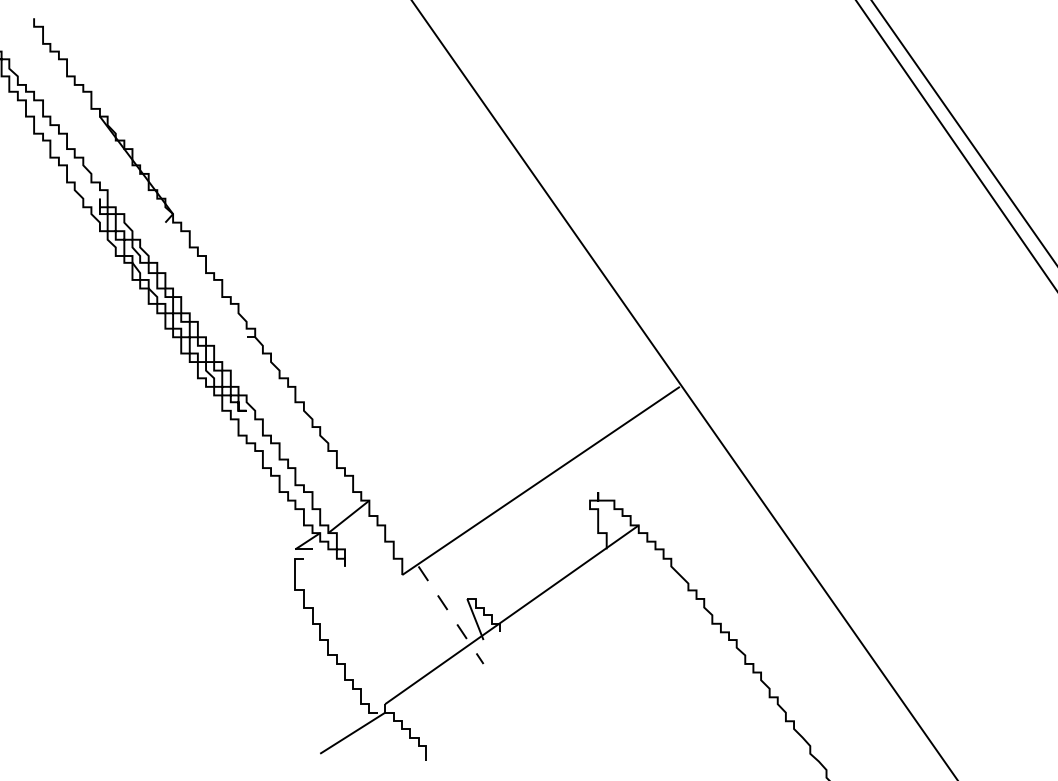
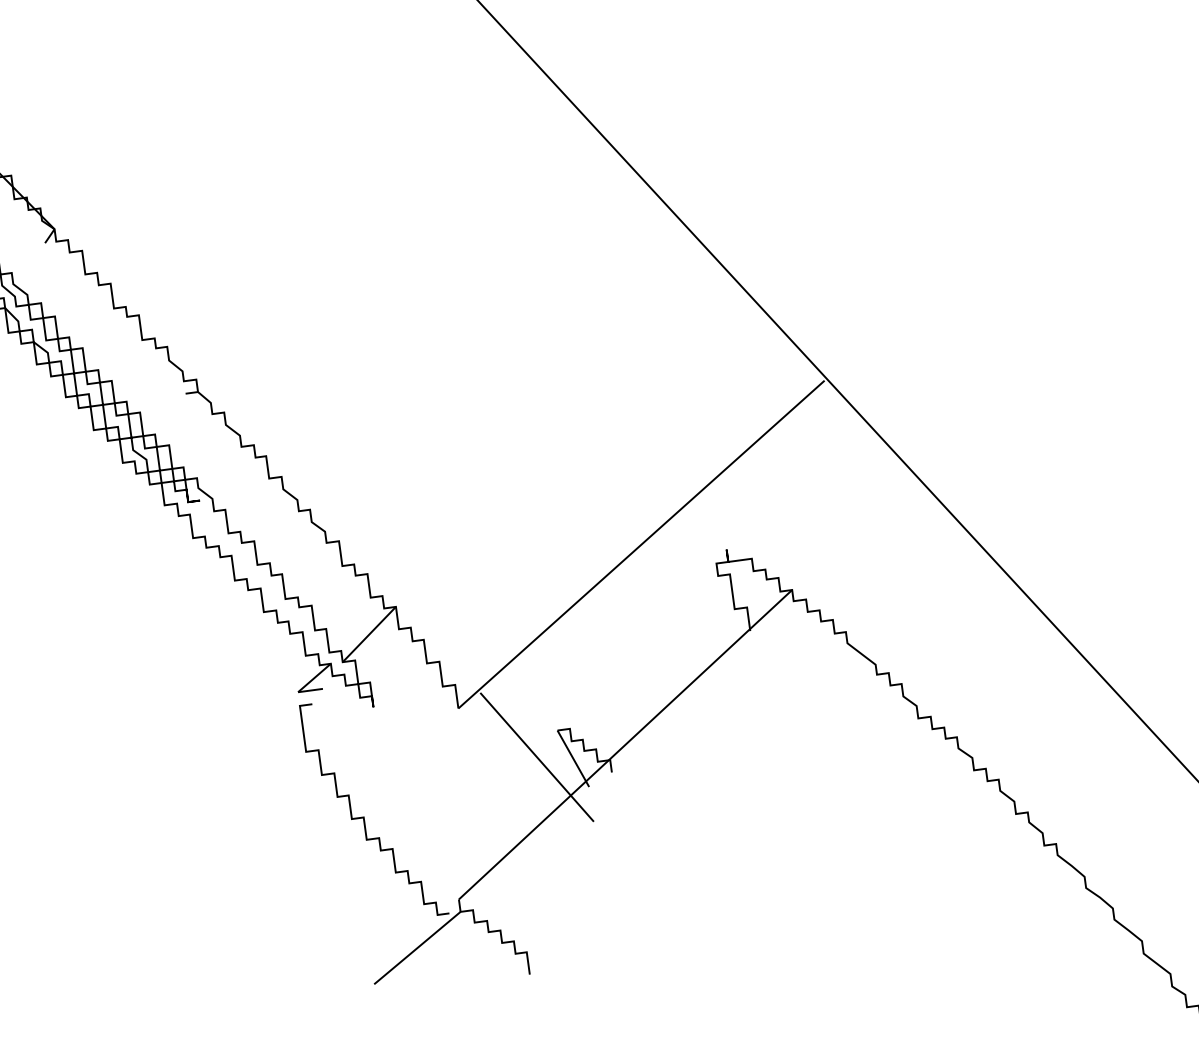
line: (451, 615) -> (537, 757), dashed -> solid

